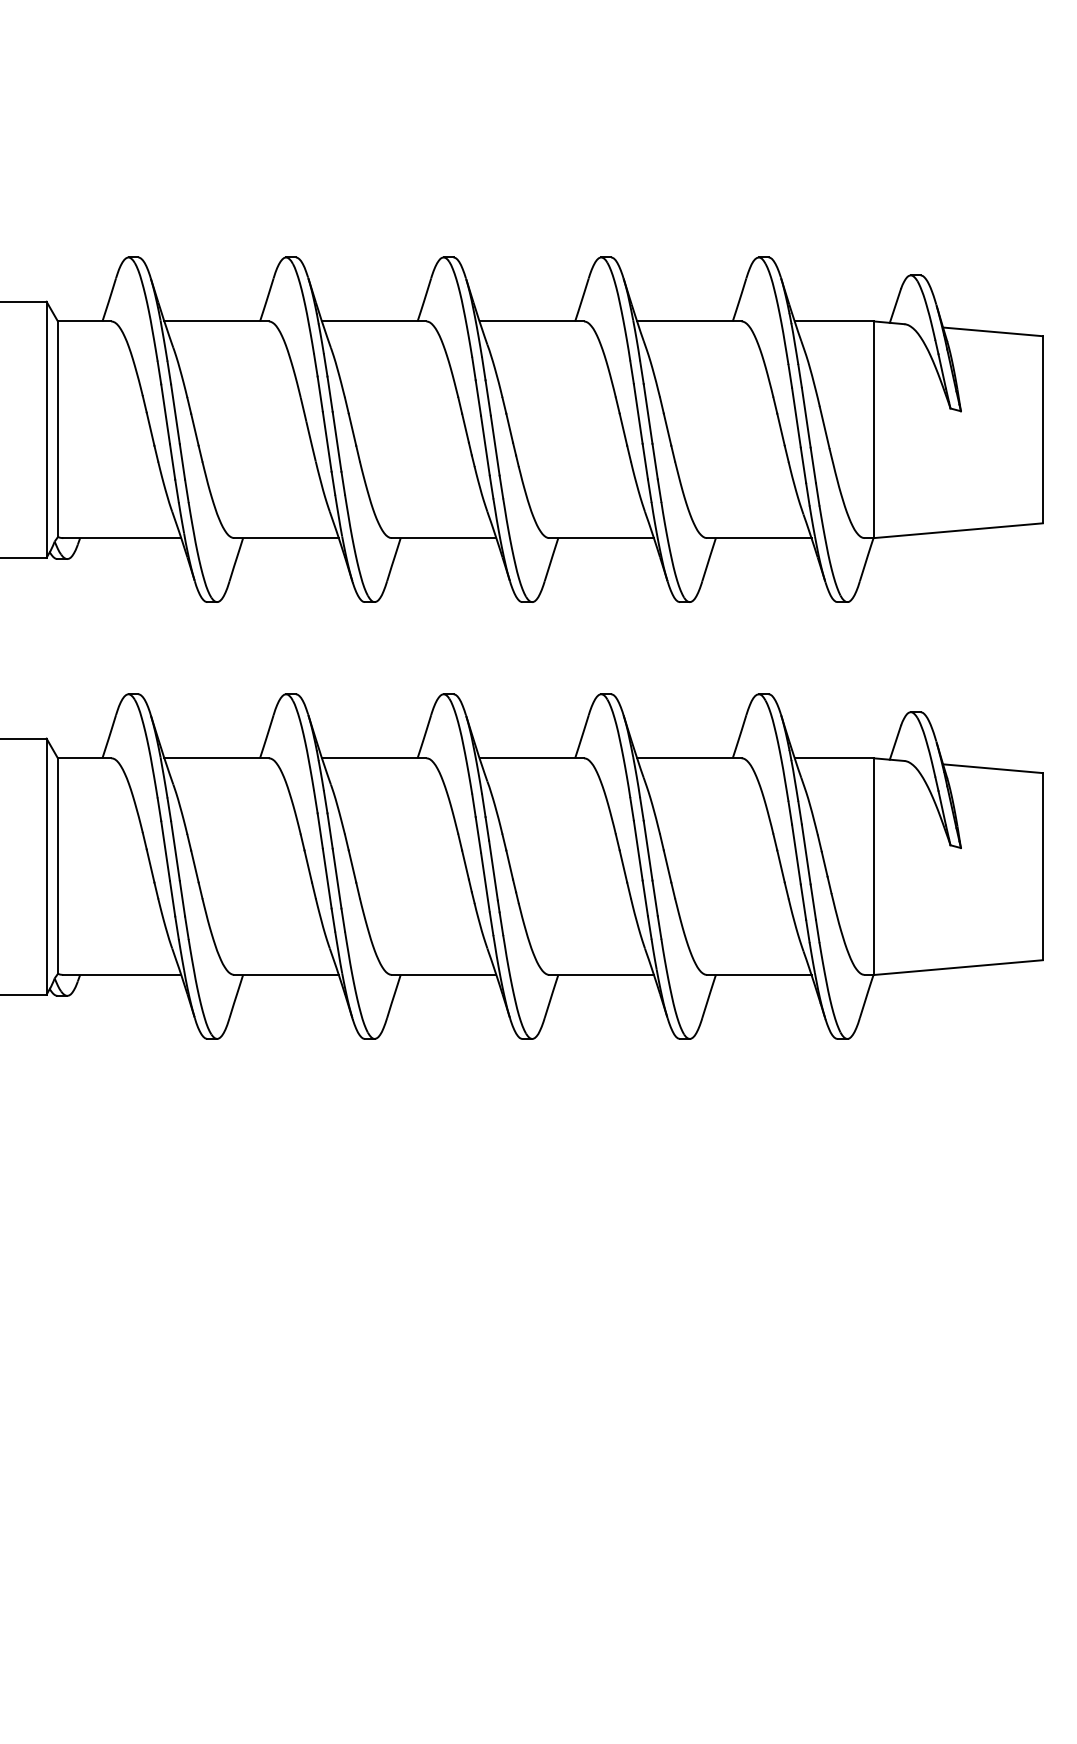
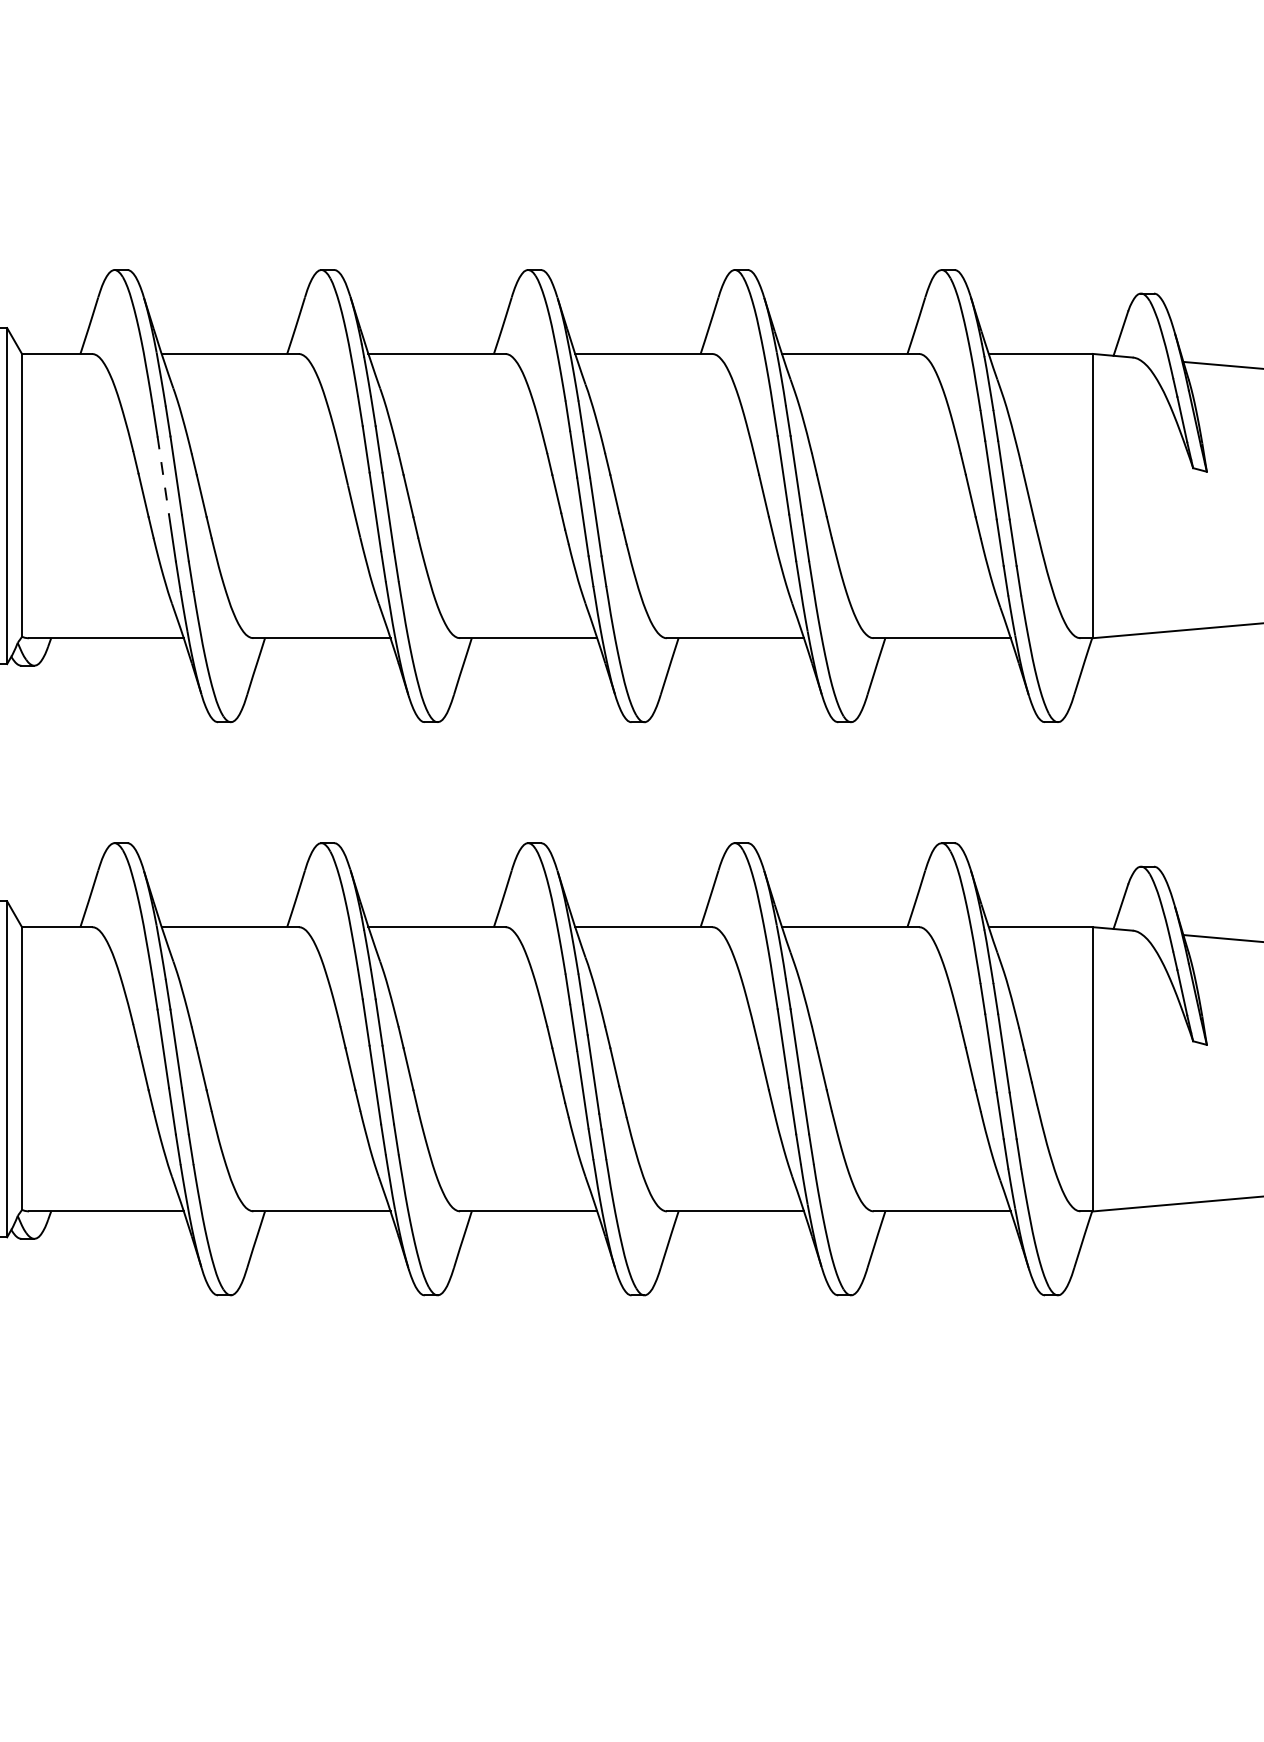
line: (165, 414) -> (163, 476), solid -> dashed

